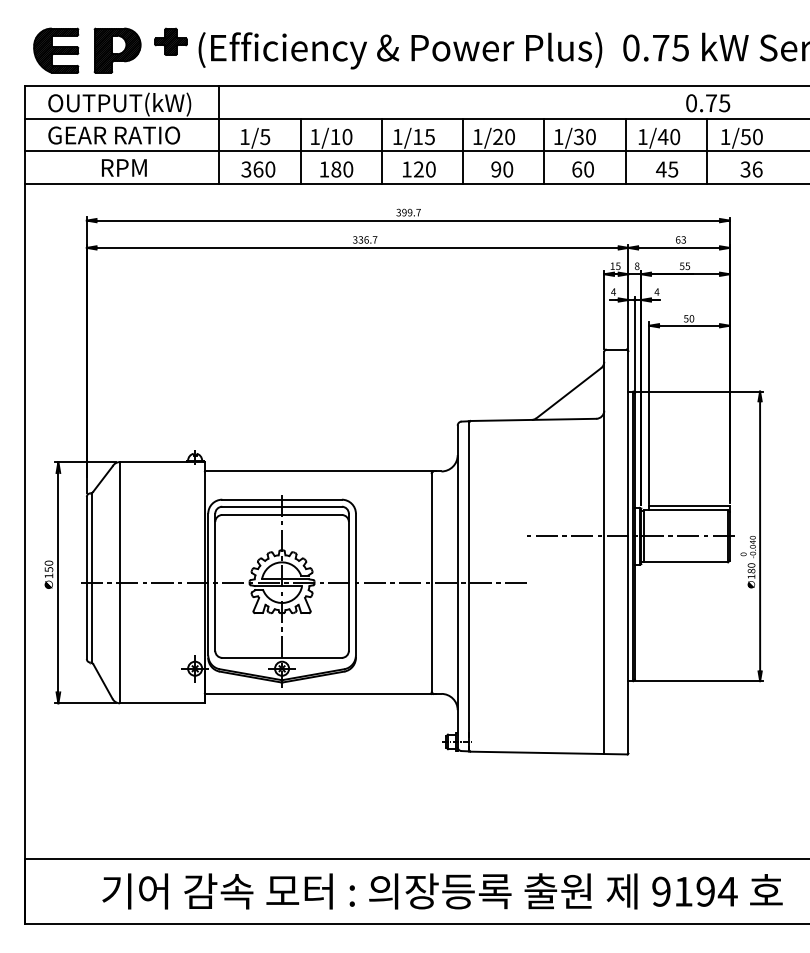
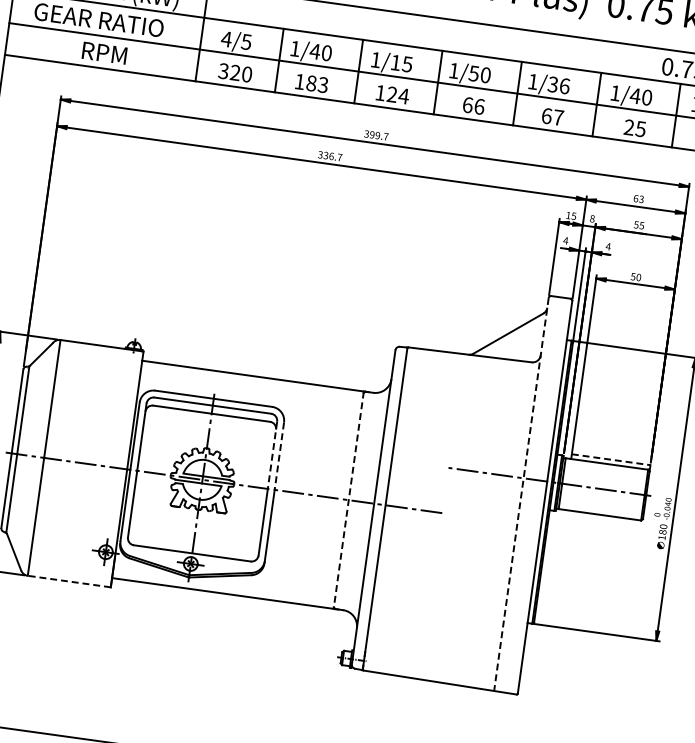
text: (244, 136) -> (226, 38), 1/5 -> 4/5
text: (335, 136) -> (315, 51), 1/10 -> 1/40
text: (498, 136) -> (474, 73), 1/20 -> 1/50
text: (590, 136) -> (564, 85), 1/30 -> 1/36
text: (258, 169) -> (235, 72), 360 -> 320
text: (348, 169) -> (323, 85), 180 -> 183
text: (430, 169) -> (403, 96), 120 -> 124
text: (502, 169) -> (473, 105), 90 -> 66
text: (589, 169) -> (558, 117), 60 -> 67
text: (660, 169) -> (628, 127), 45 -> 25
line: (690, 505) -> (612, 459), solid -> dashed
line: (348, 548) -> (272, 455), solid -> dashed
line: (355, 548) -> (278, 456), solid -> dashed
line: (604, 553) -> (521, 495), solid -> dashed
line: (431, 583) -> (348, 500), solid -> dashed
line: (162, 703) -> (69, 581), solid -> dashed

